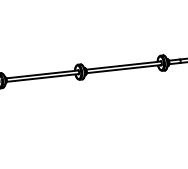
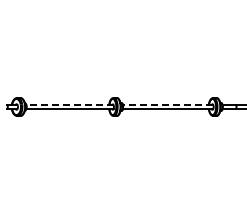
line: (123, 65) -> (167, 104), solid -> dashed
line: (42, 74) -> (69, 104), solid -> dashed

